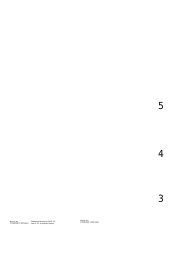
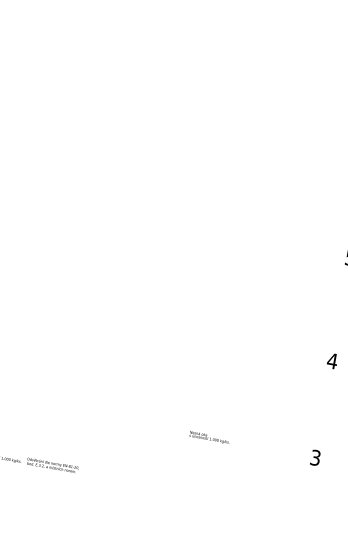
text: (89, 221) -> (209, 437), moved

